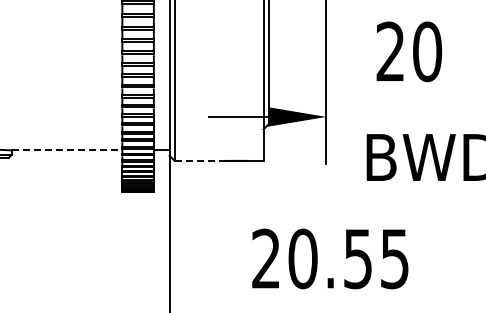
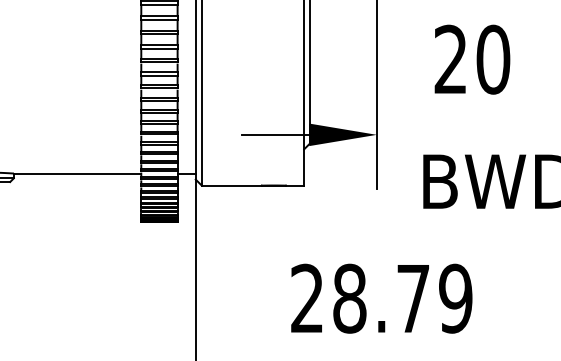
line: (67, 150) -> (77, 173), dashed -> solid
line: (200, 160) -> (231, 185), dashed -> solid
text: (348, 258) -> (402, 298), 20.55 -> 28.79

